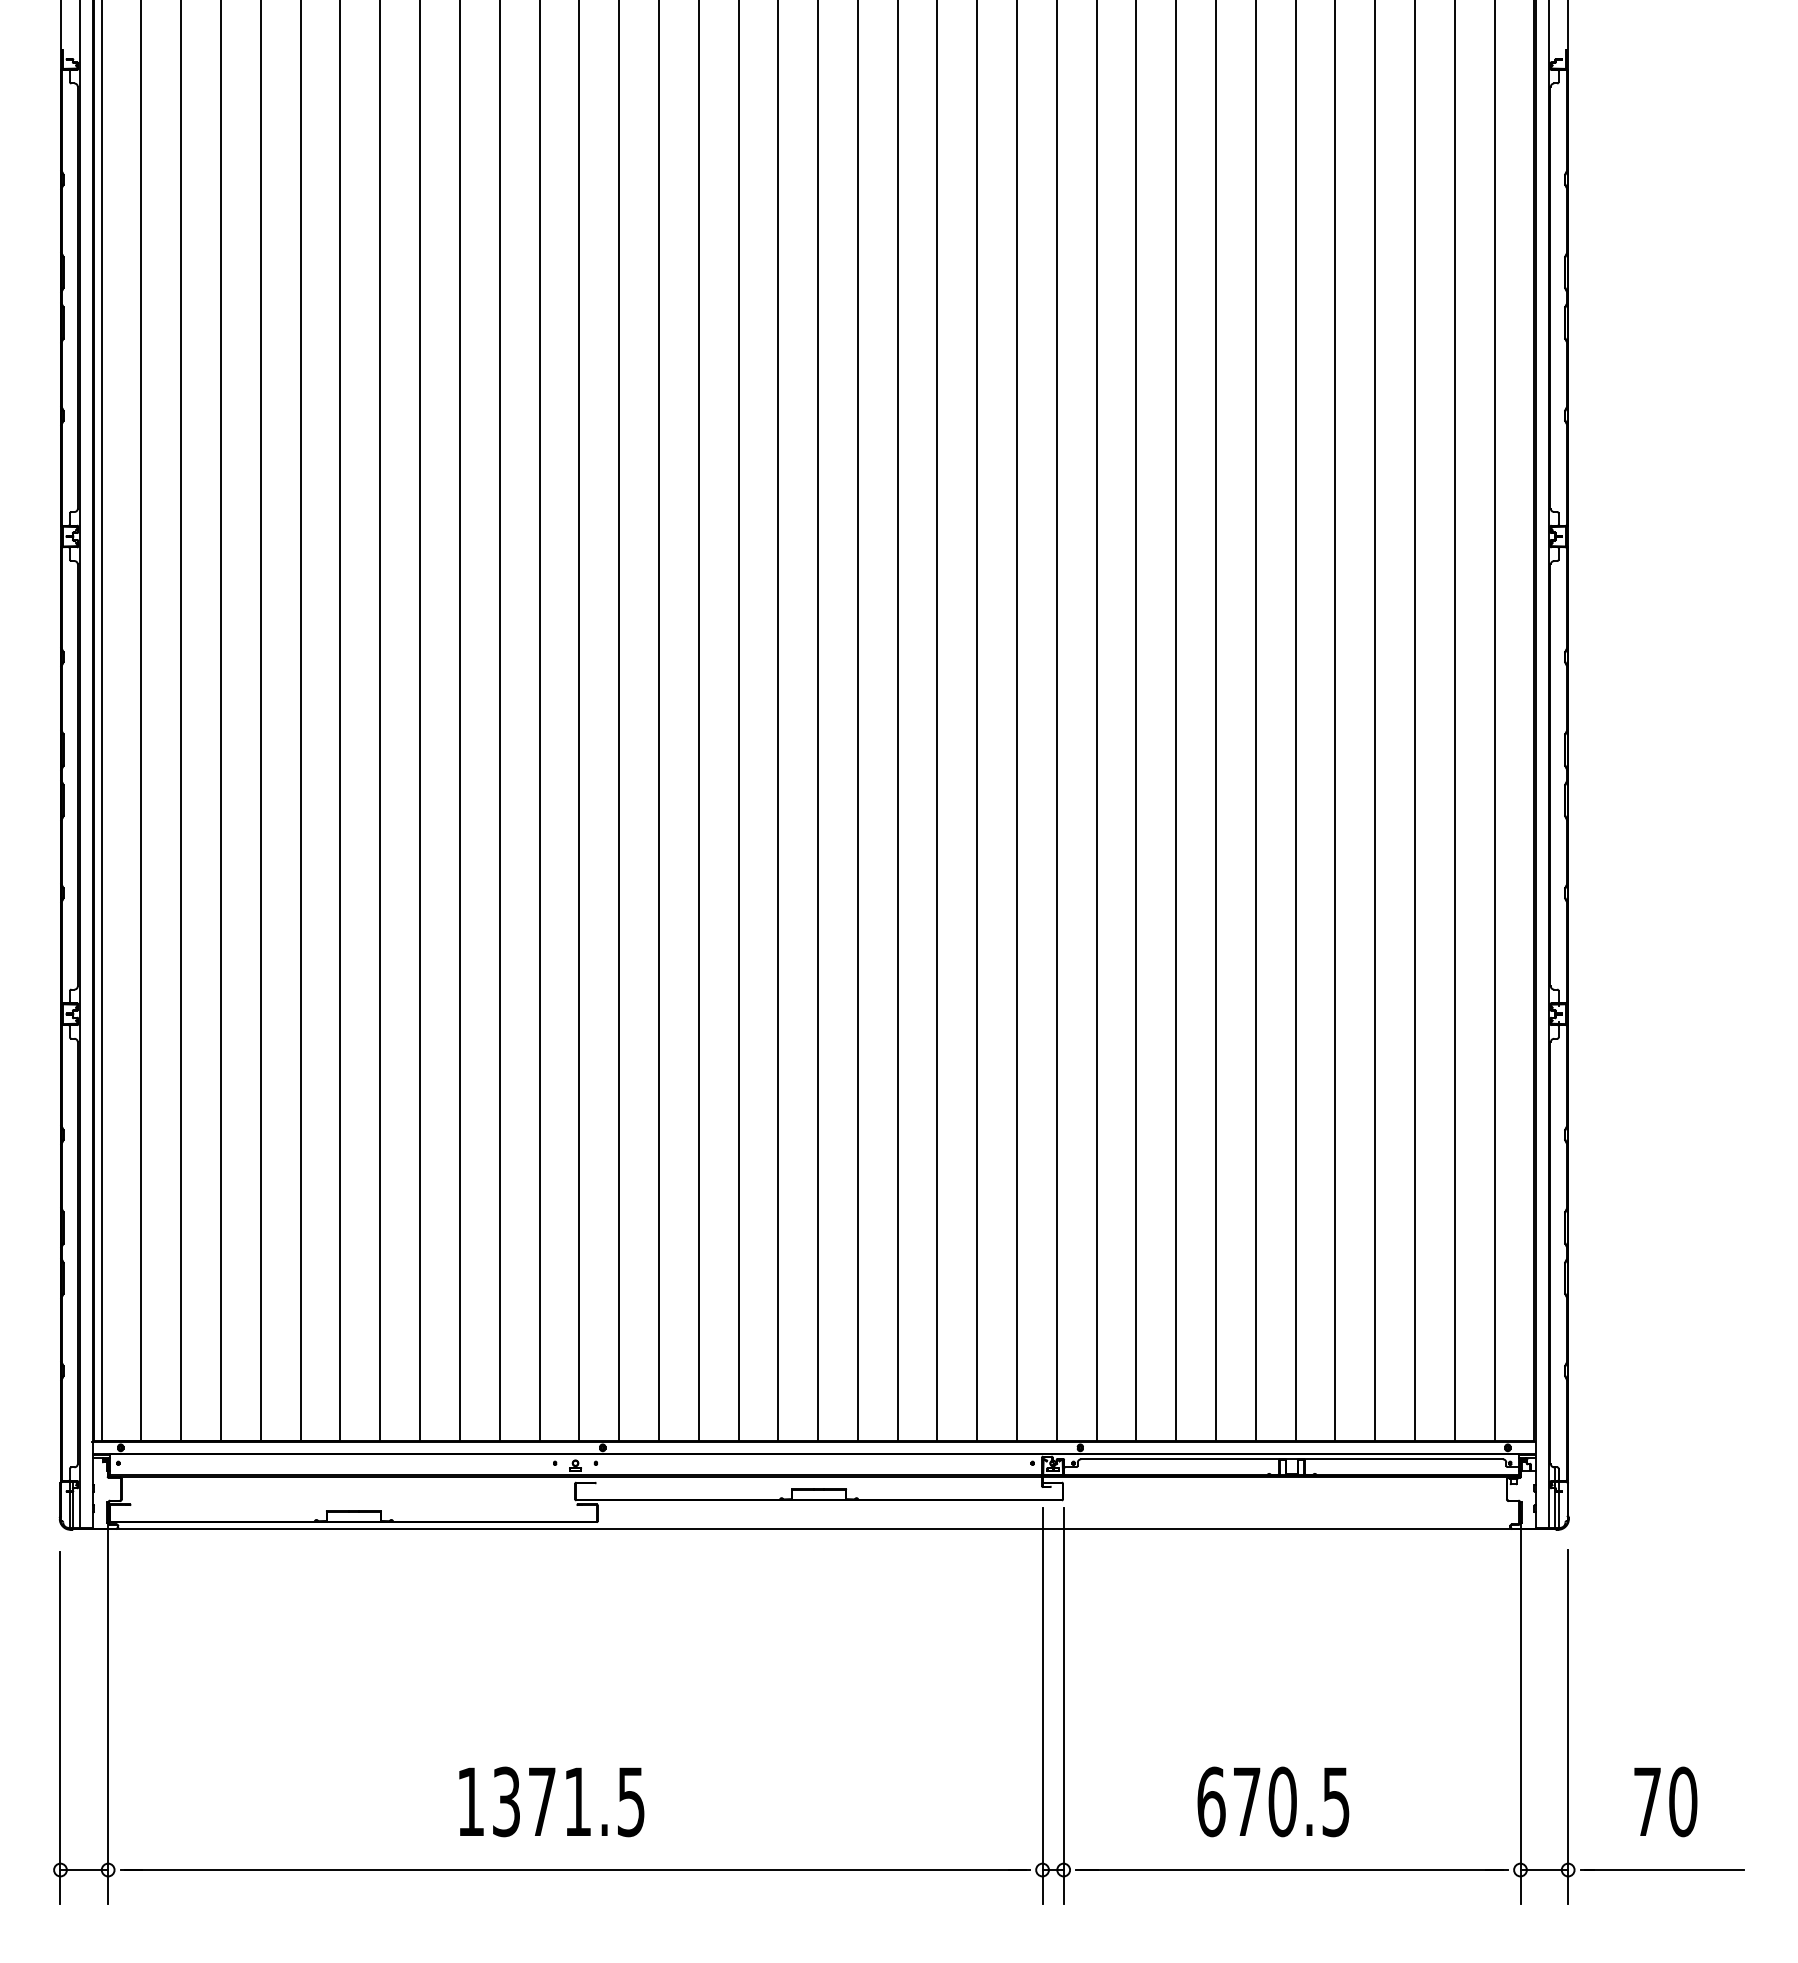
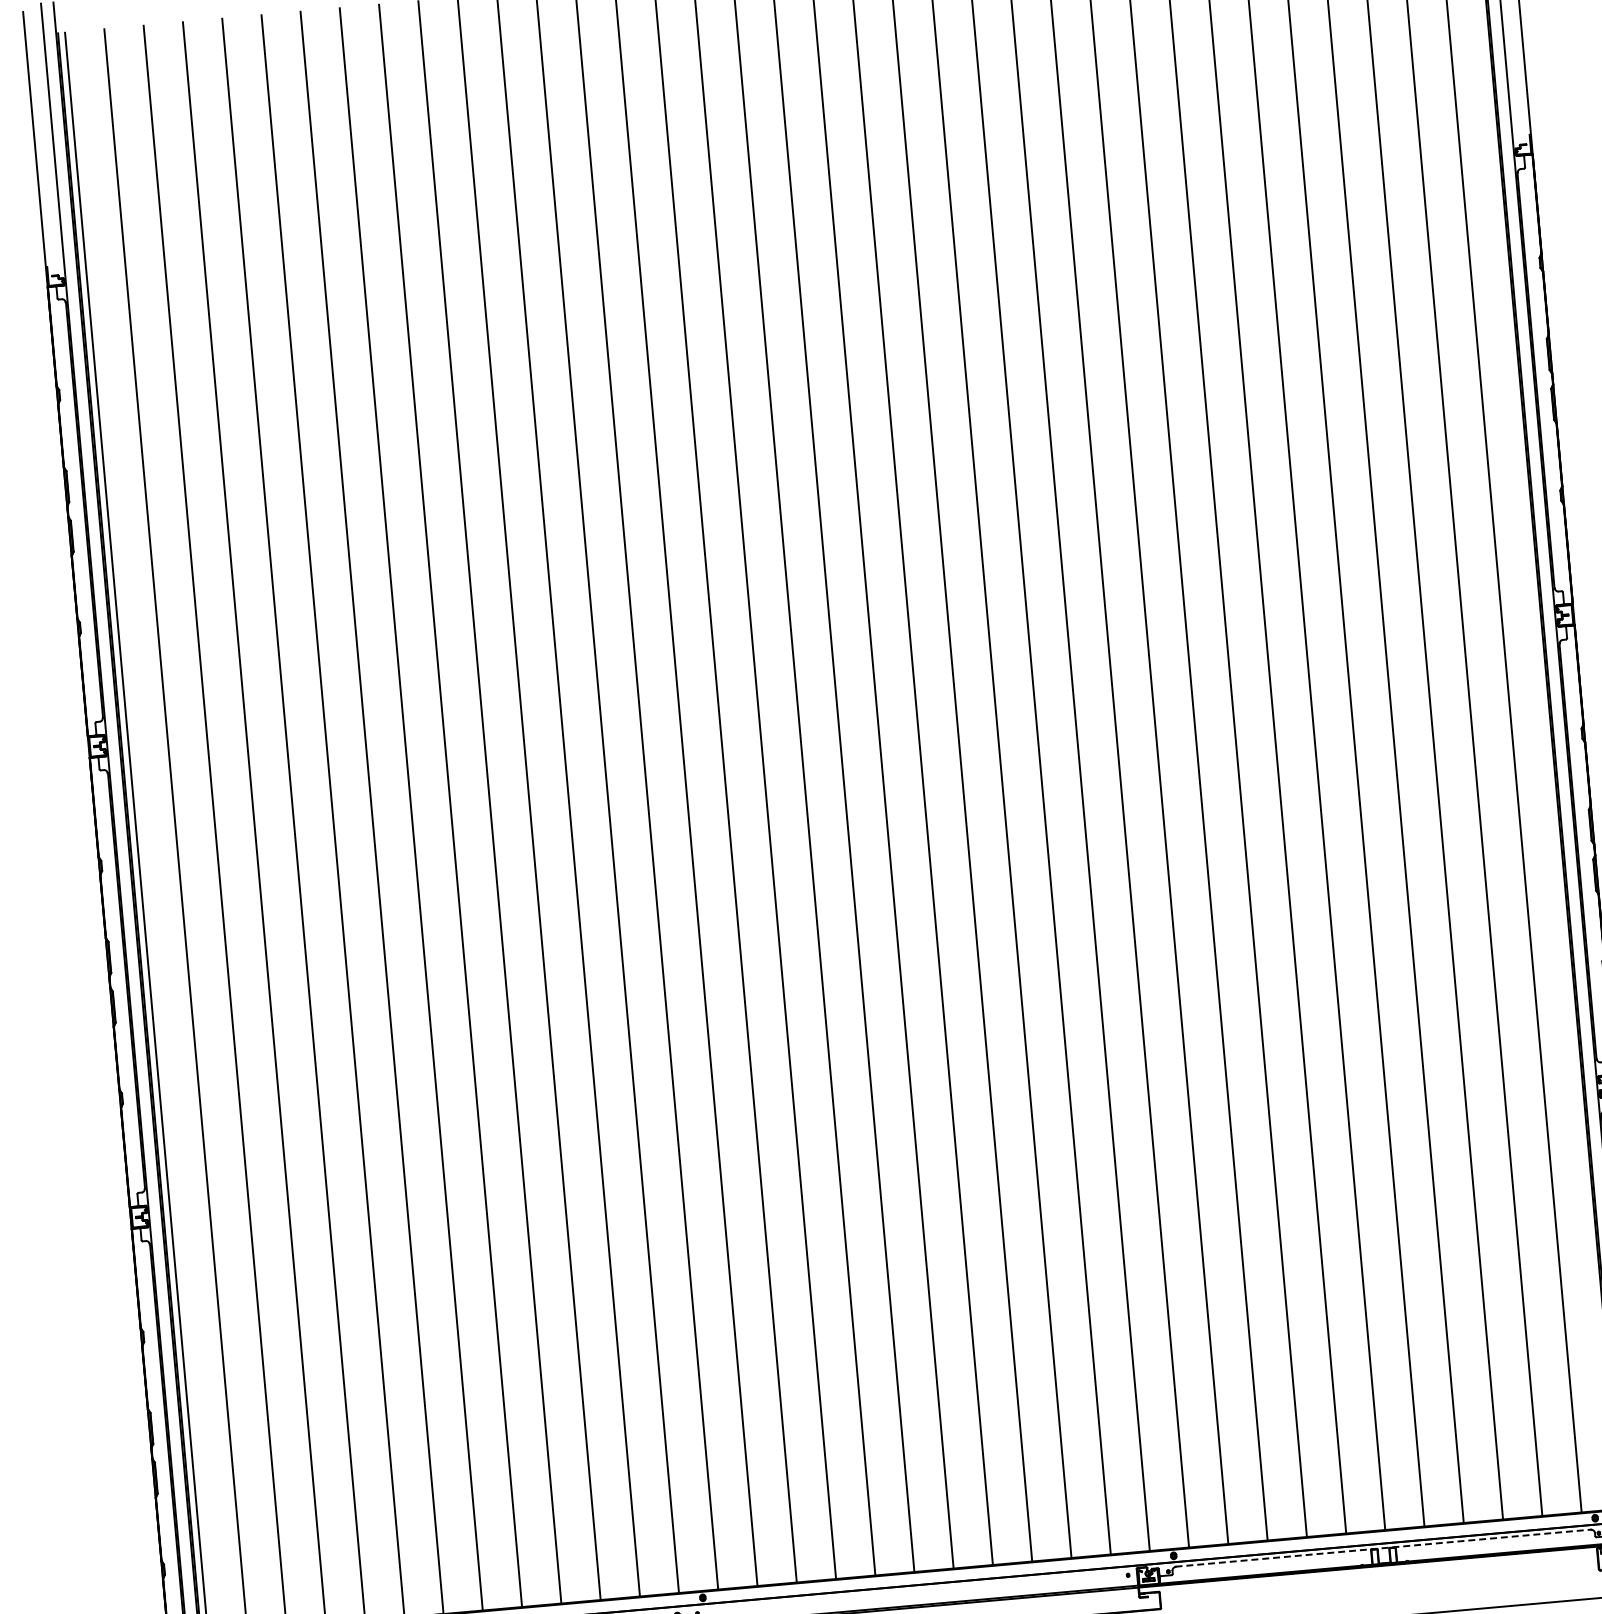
line: (1292, 1458) -> (1383, 1547), solid -> dashed

